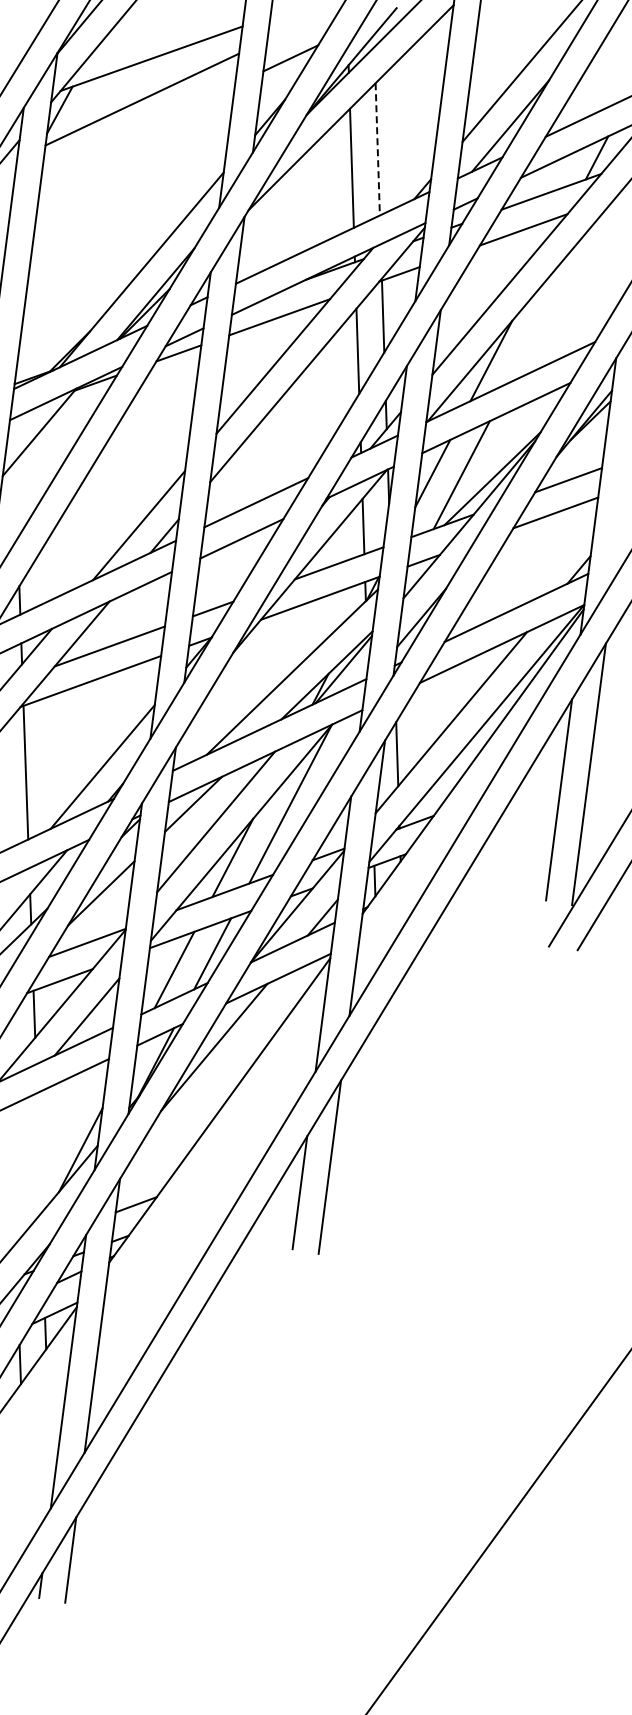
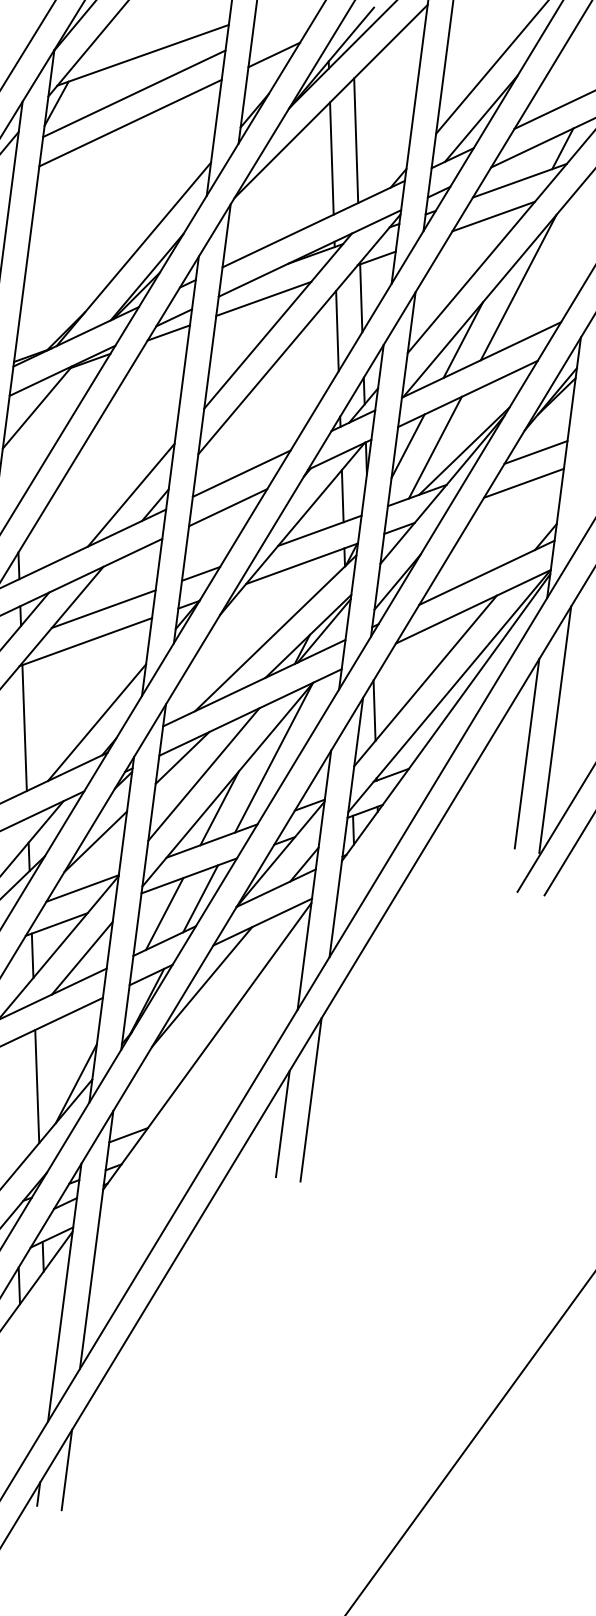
line: (138, 130) -> (130, 122), added
line: (377, 149) -> (355, 140), dashed -> solid
line: (550, 305) -> (518, 287), added
line: (39, 1153) -> (37, 1086), added

